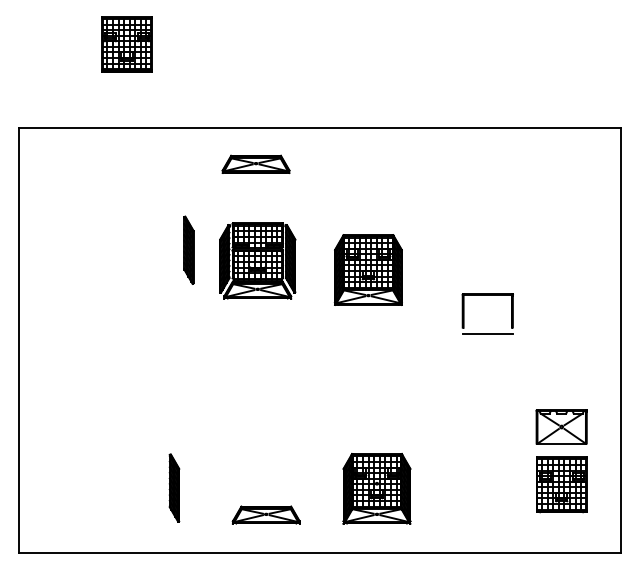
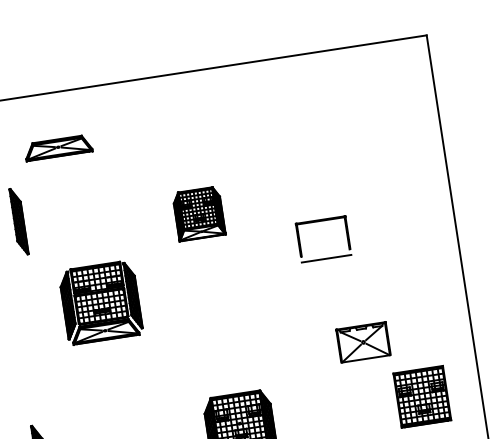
part: (255, 163) -> (57, 147), moved
part: (257, 260) -> (100, 302), moved
part: (367, 269) -> (198, 213), size x0.7
part: (561, 426) -> (363, 341), moved

